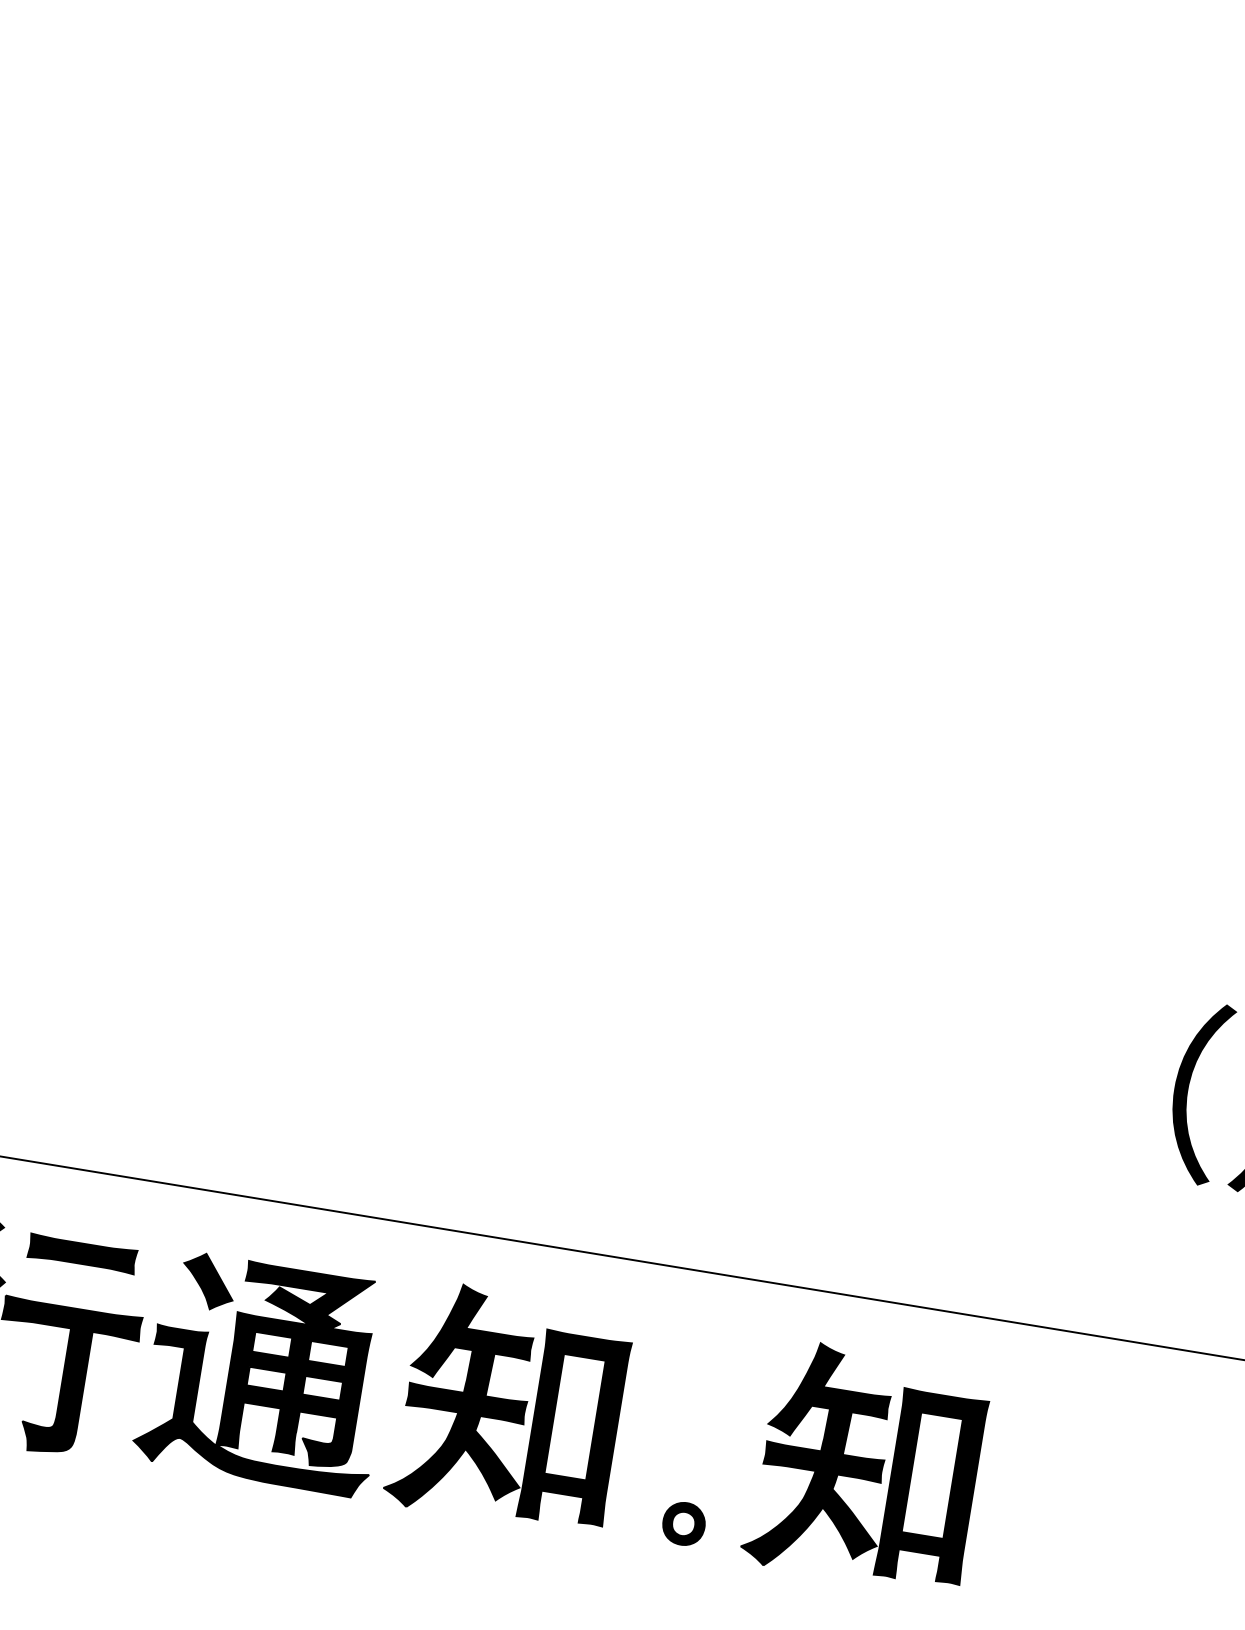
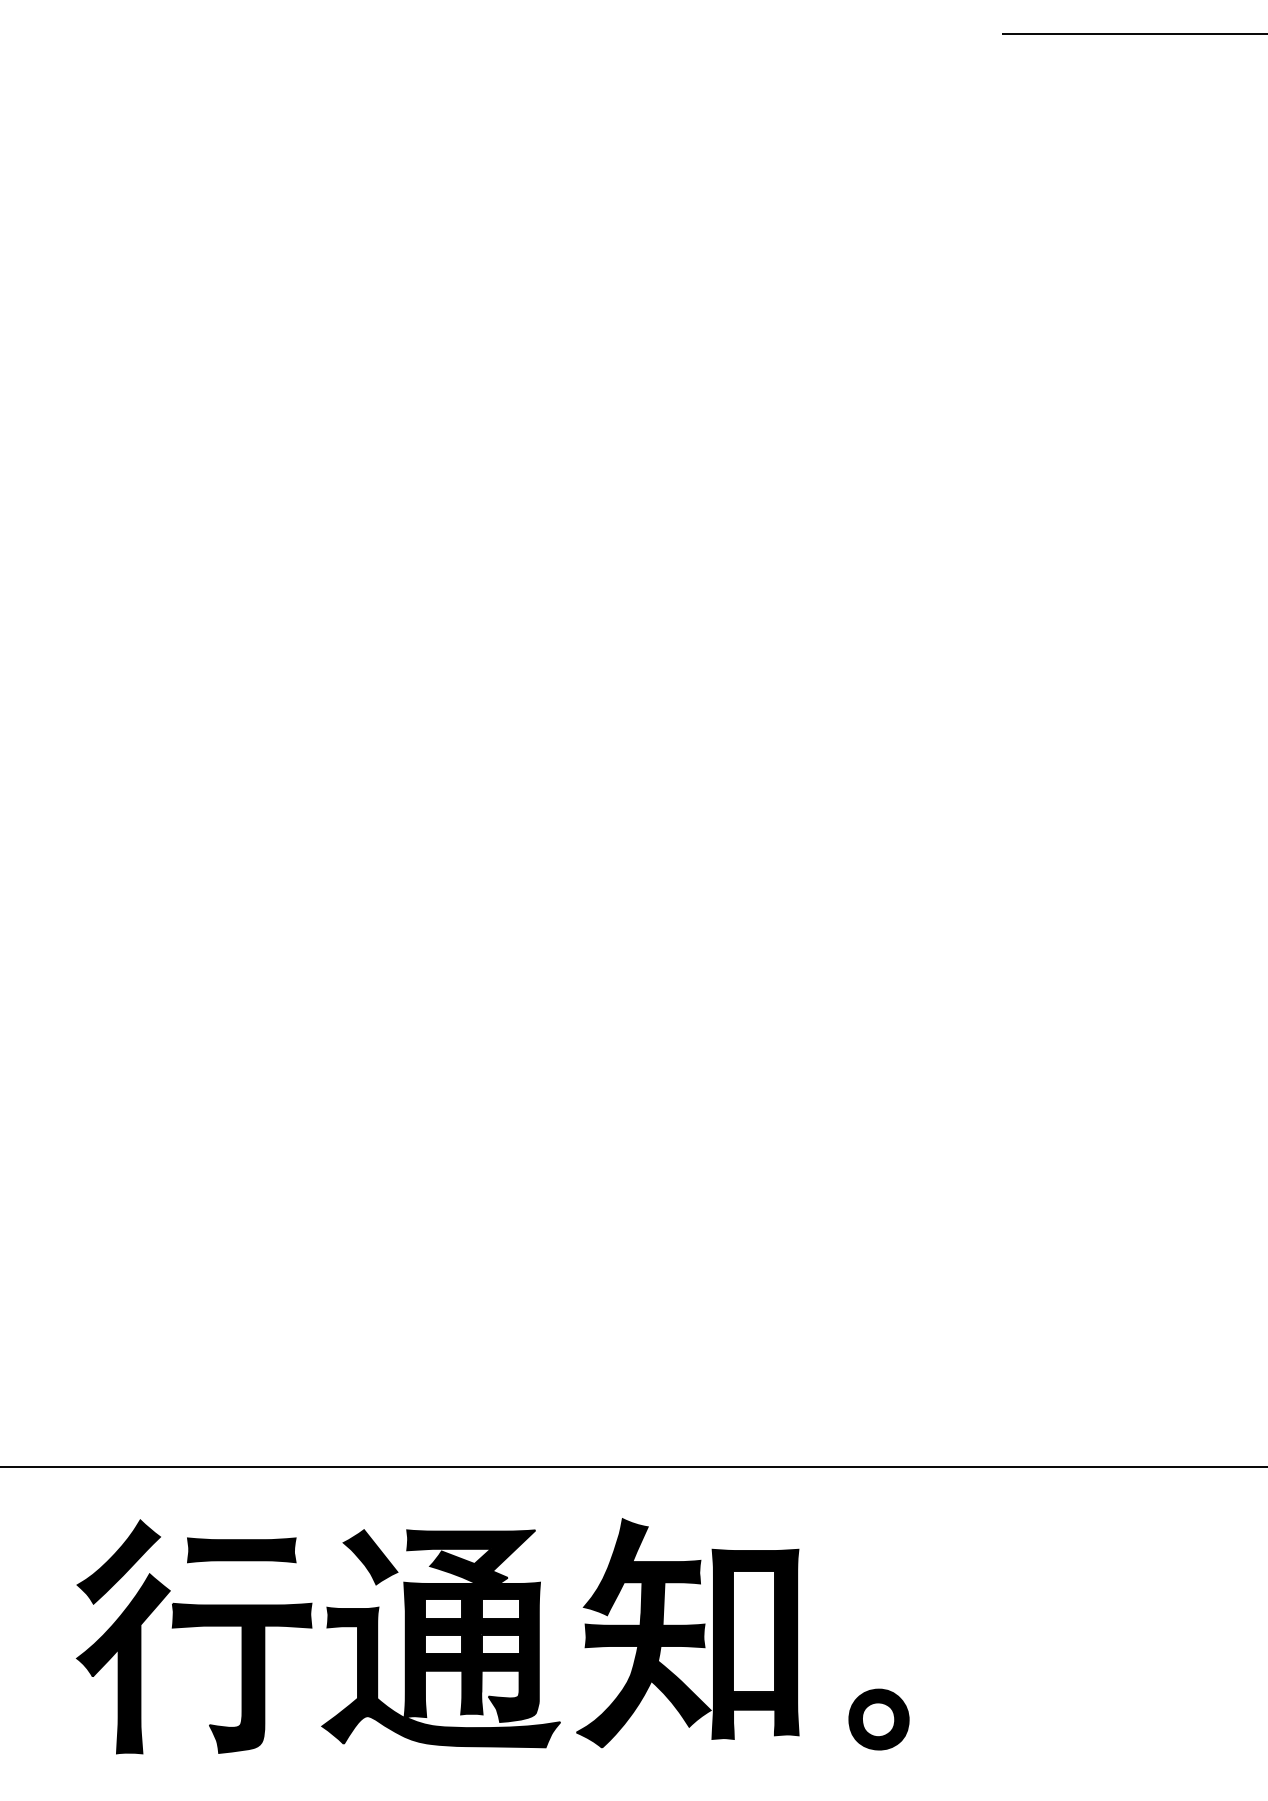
part: (866, 1466) -> (1049, 1633), removed
part: (683, 1523) -> (878, 1719), size x1.43

